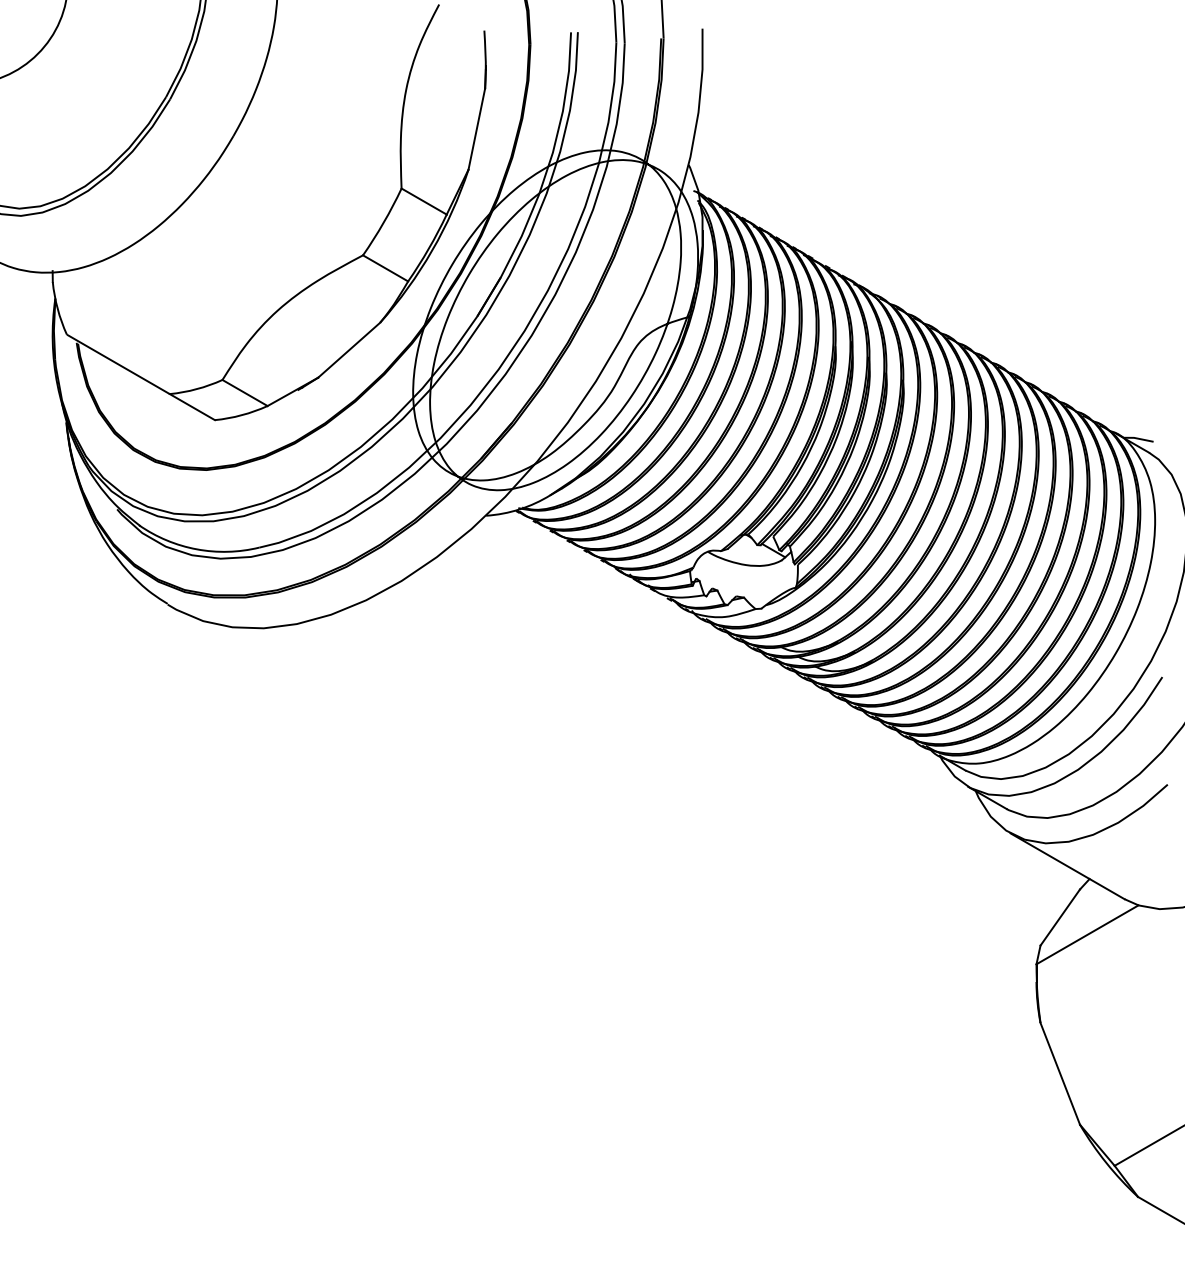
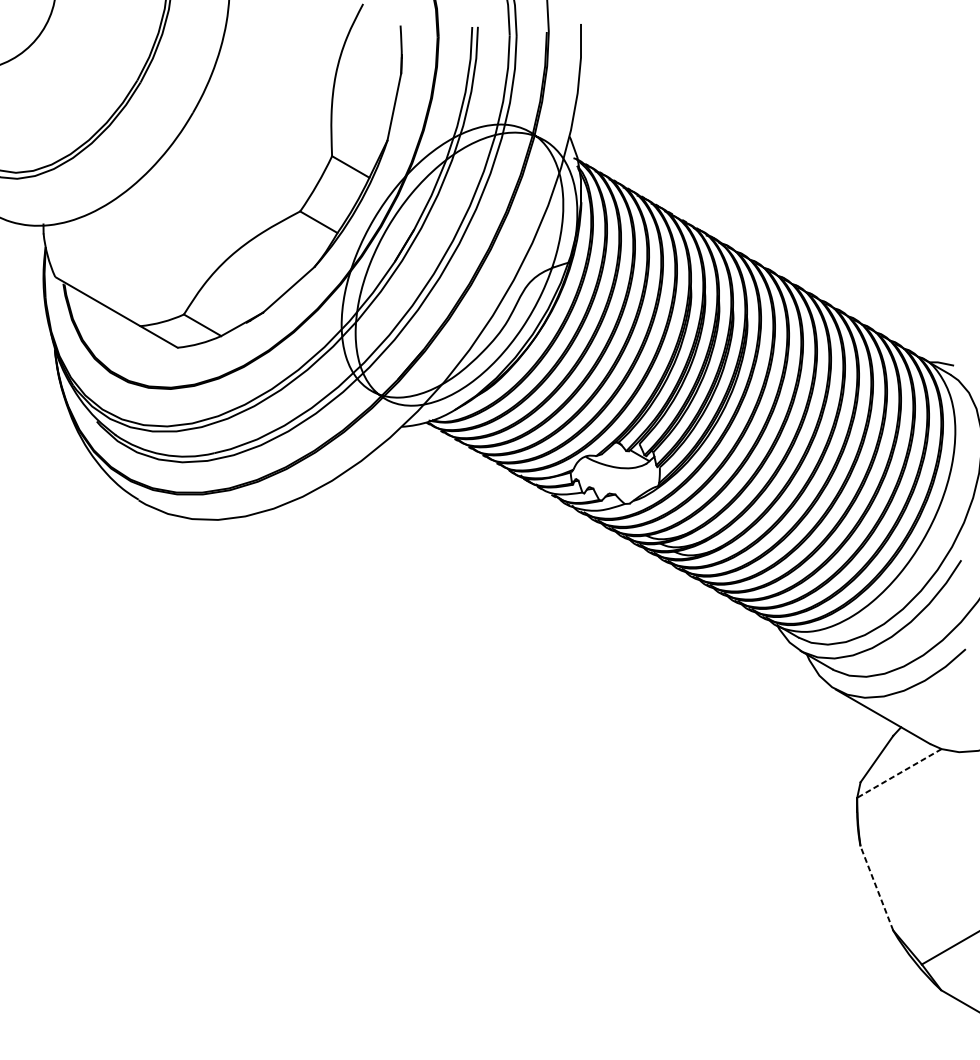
line: (1087, 934) -> (899, 773), solid -> dashed
line: (1060, 1073) -> (877, 888), solid -> dashed

